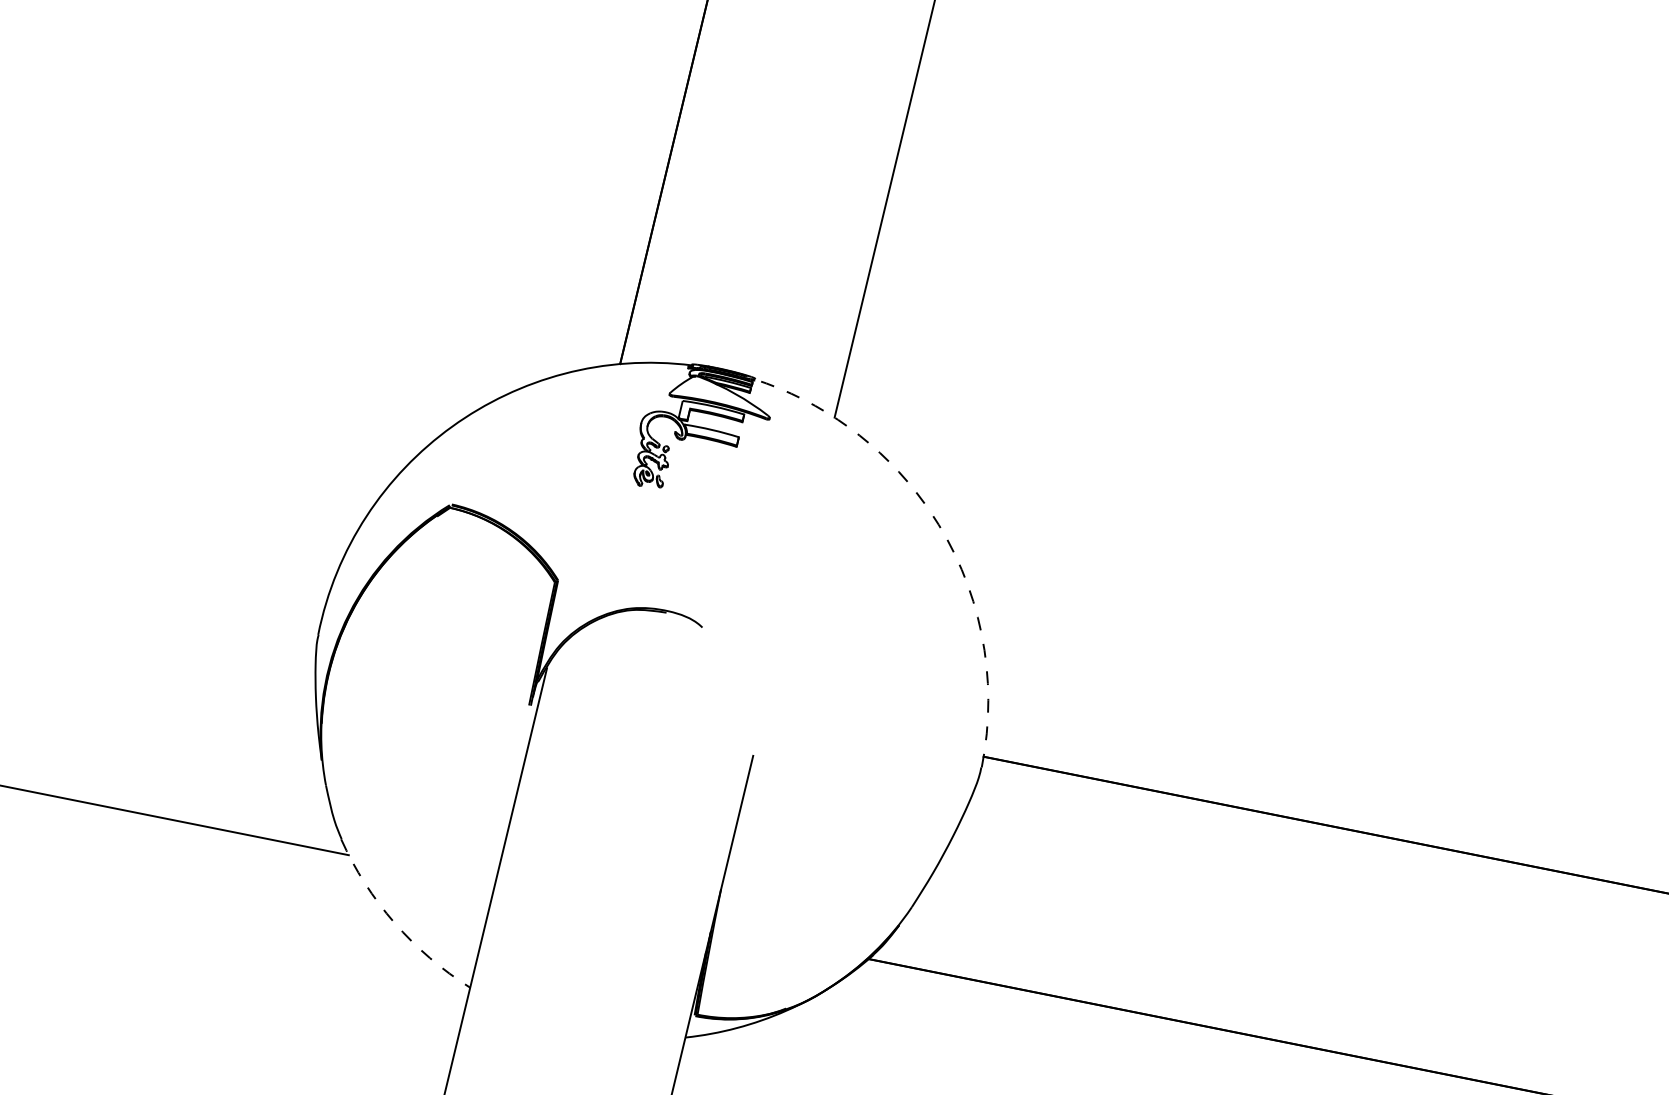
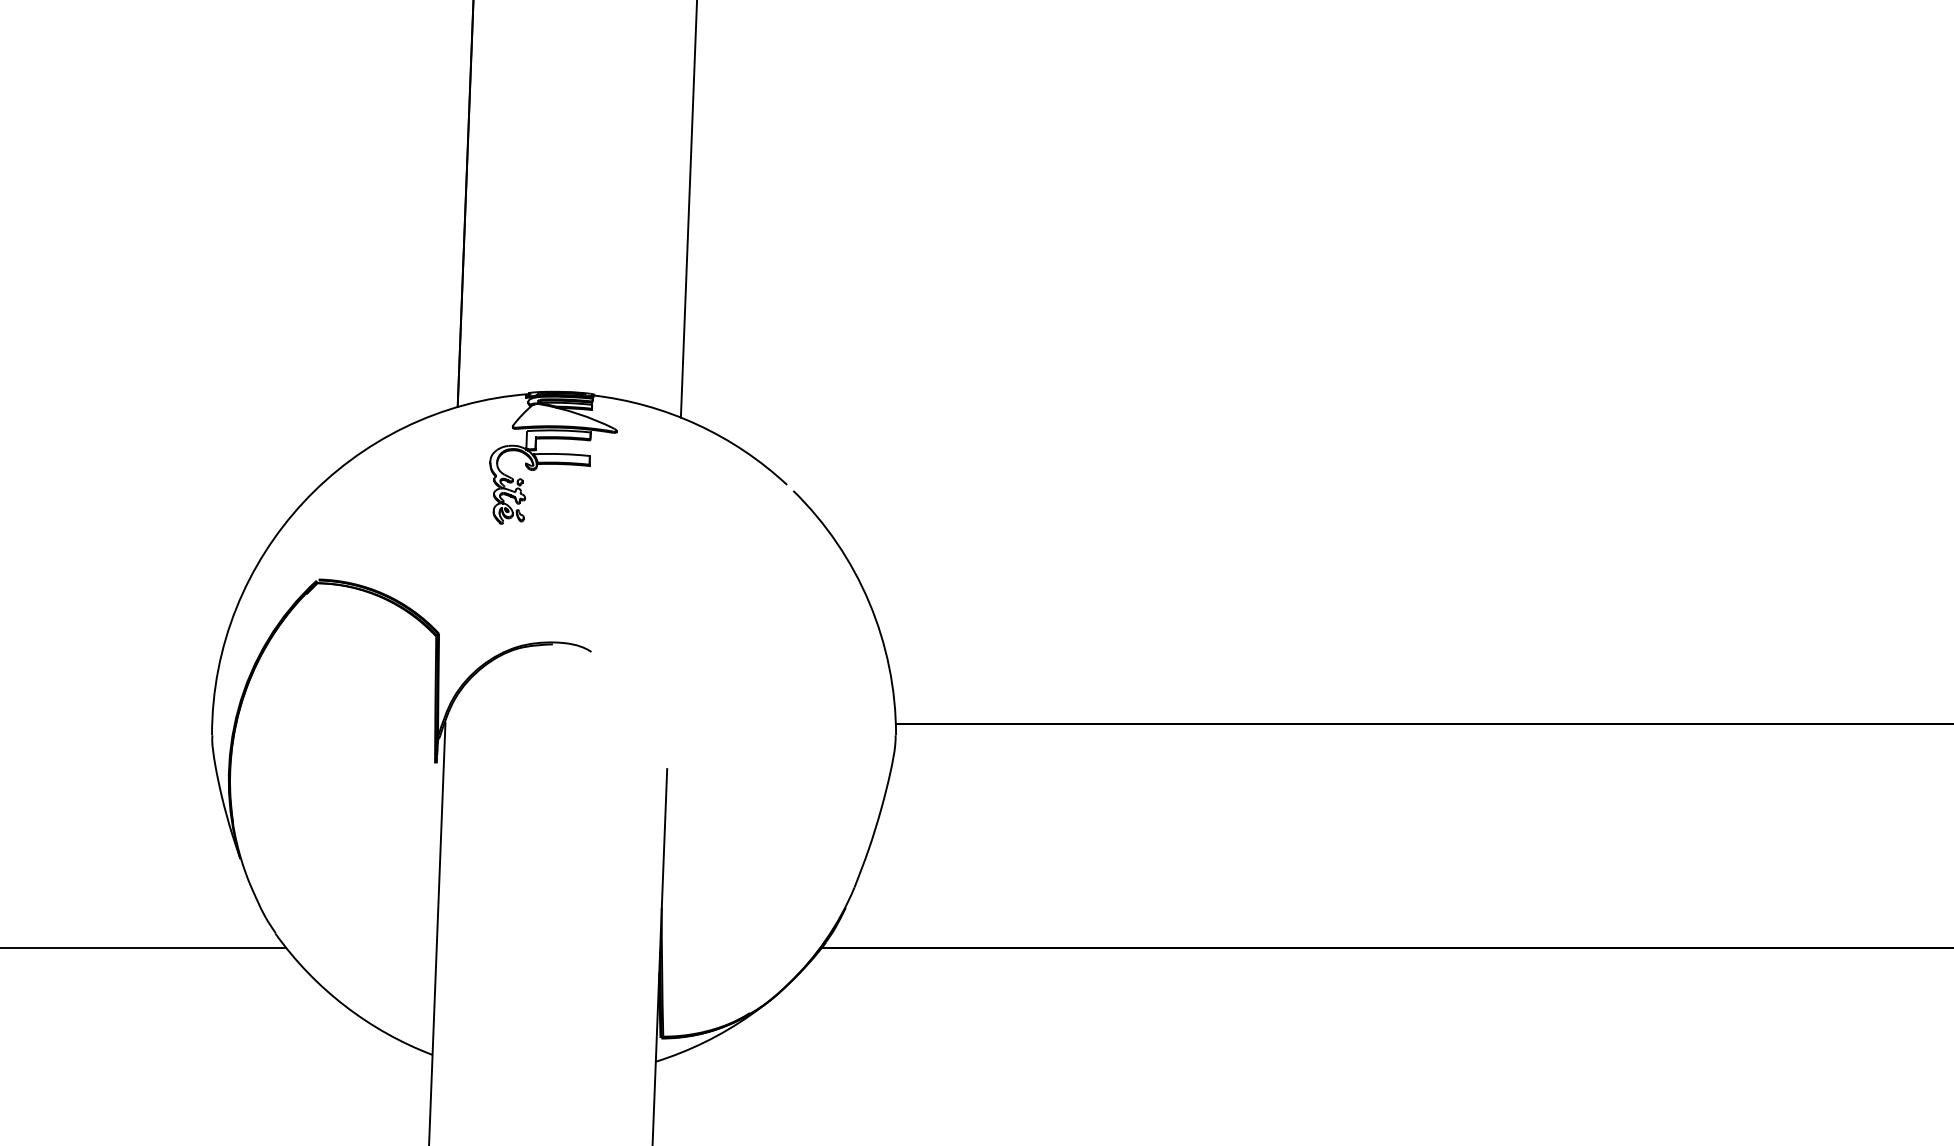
arc: (849, 427) -> (697, 424), dashed -> solid
arc: (981, 633) -> (869, 602), dashed -> solid
arc: (394, 922) -> (344, 1005), dashed -> solid

